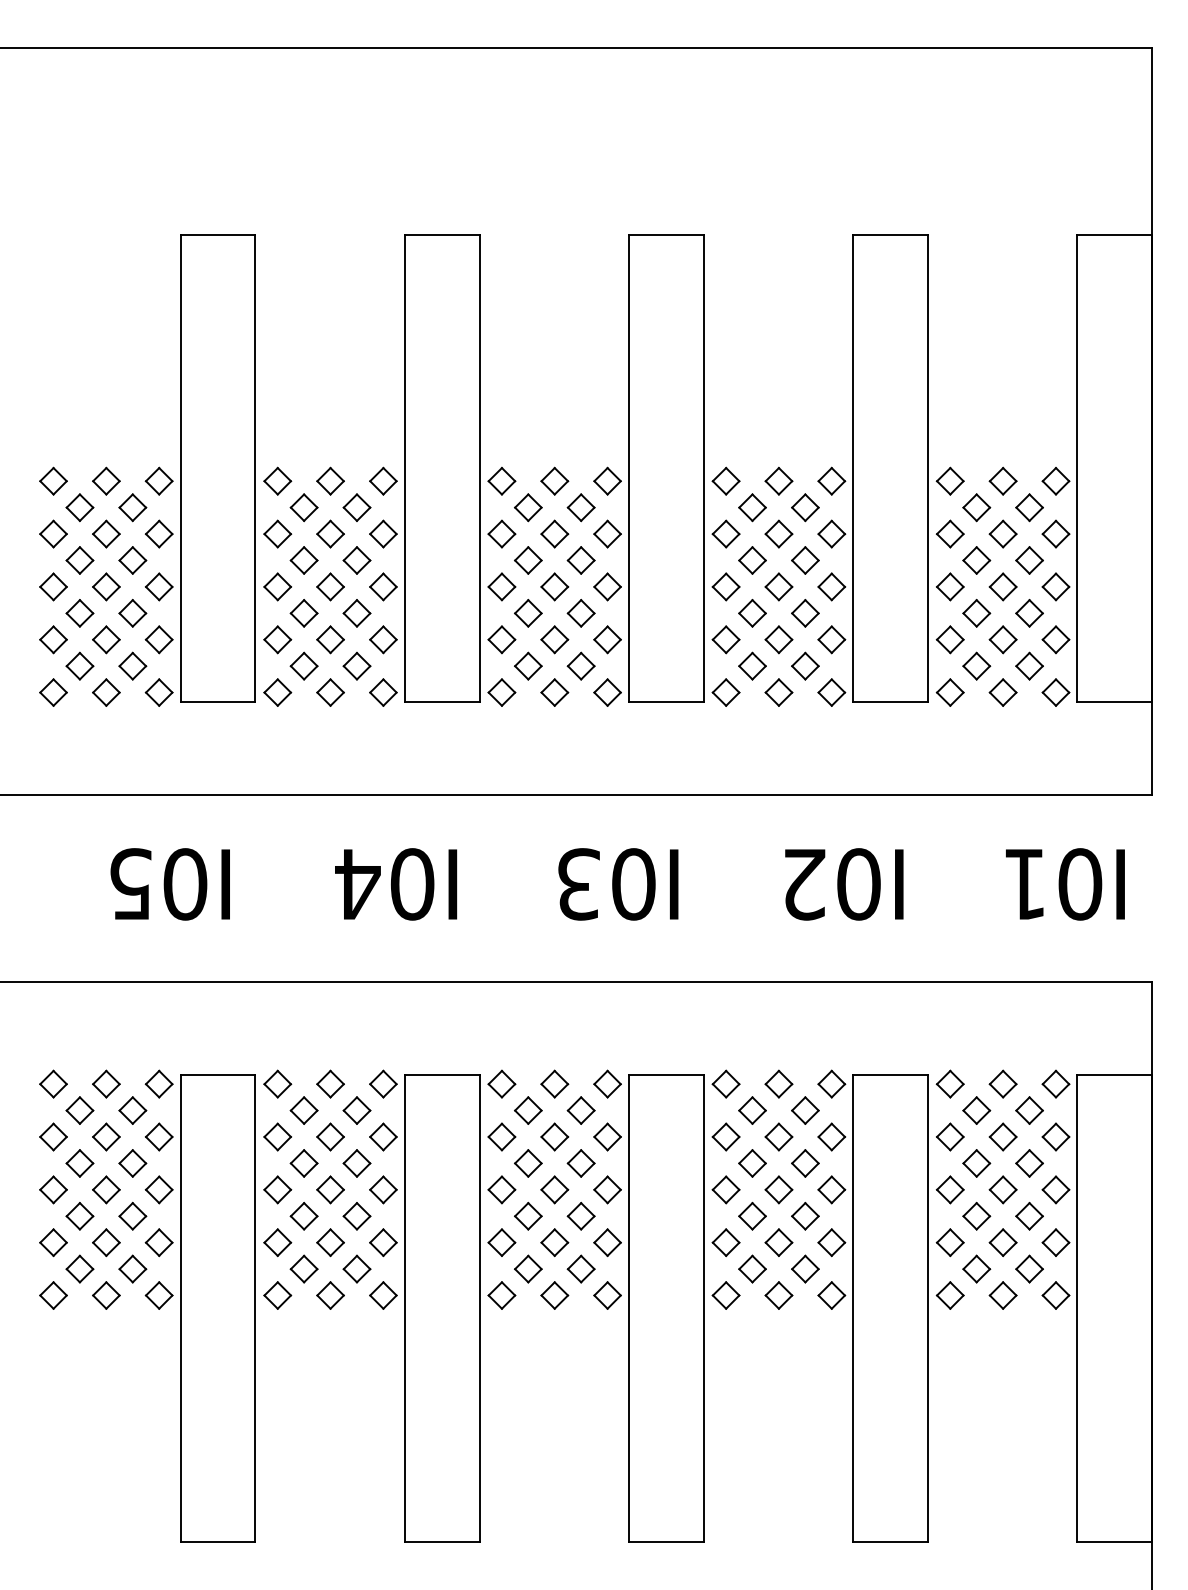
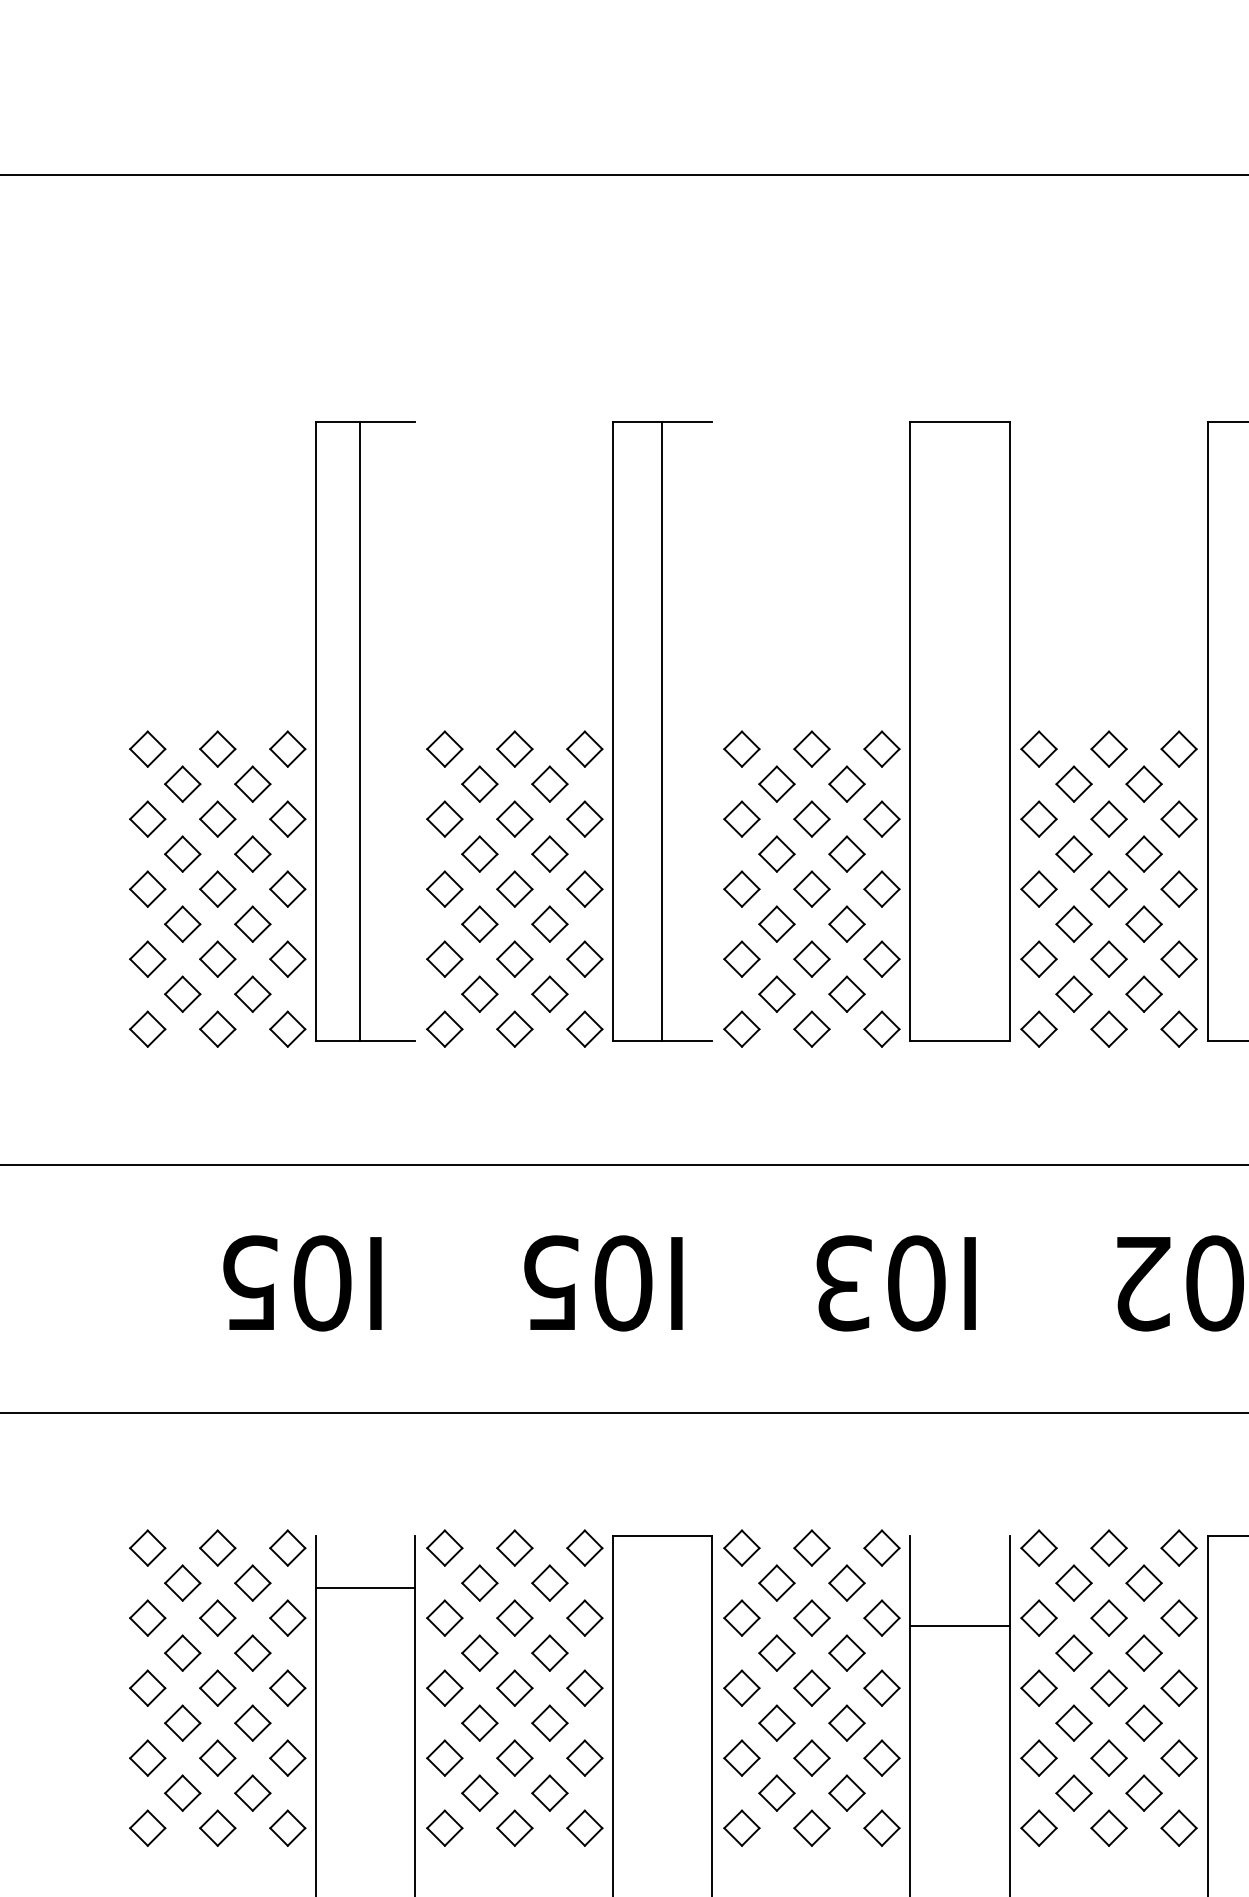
line: (255, 467) -> (359, 730), moved
line: (479, 467) -> (661, 730), moved
text: (357, 883) -> (550, 1282), I04 -> I05
line: (217, 1075) -> (365, 1588), moved
line: (666, 1075) -> (960, 1626), moved

